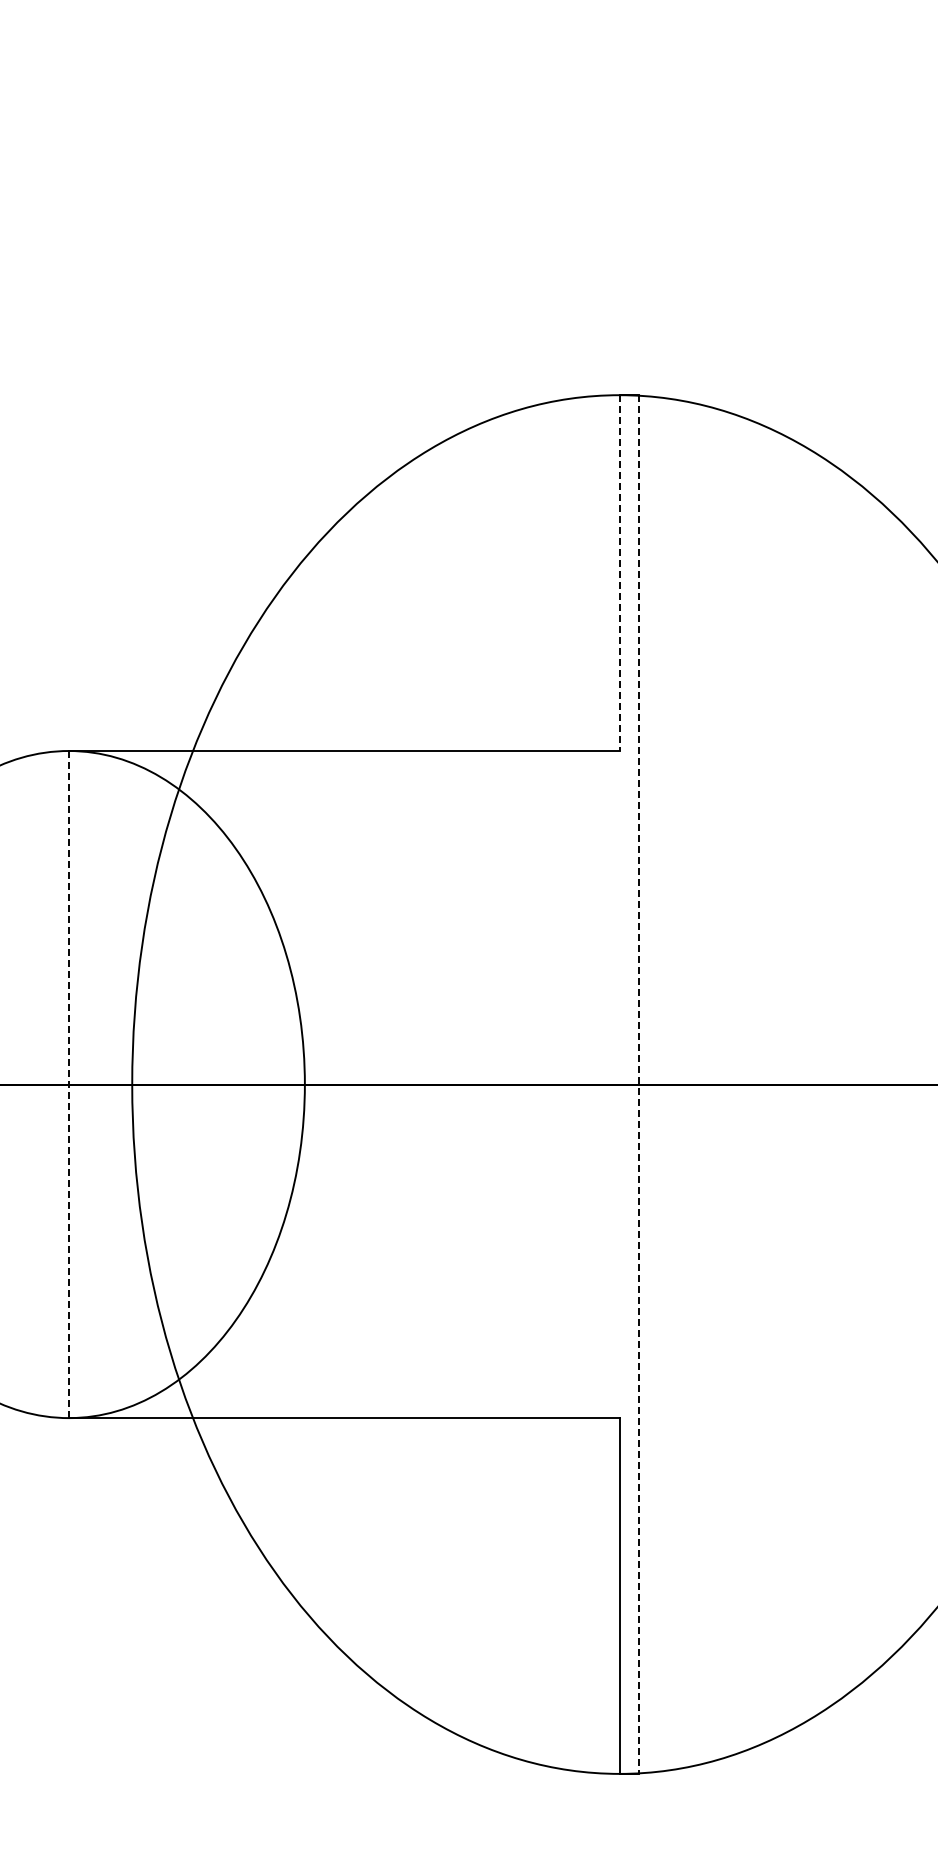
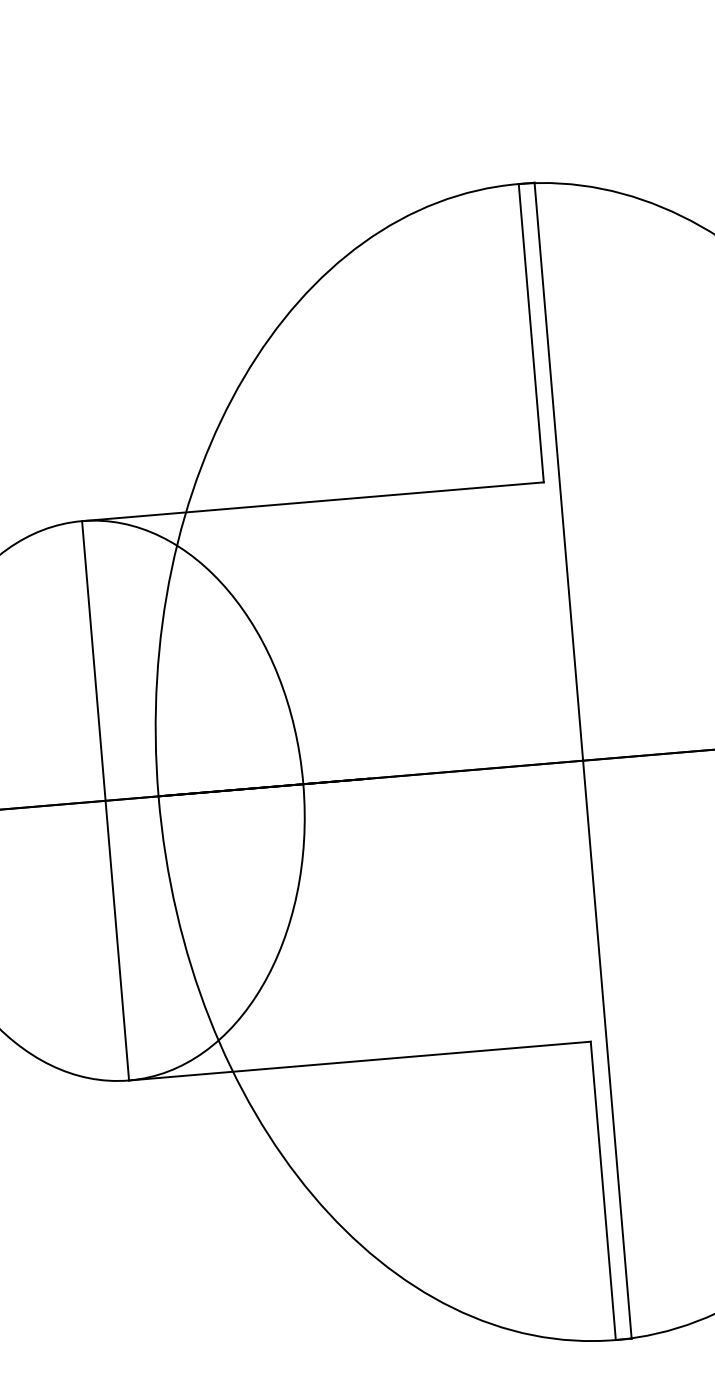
line: (619, 573) -> (531, 333), dashed -> solid
line: (69, 1084) -> (105, 800), dashed -> solid
line: (638, 1085) -> (583, 761), dashed -> solid

